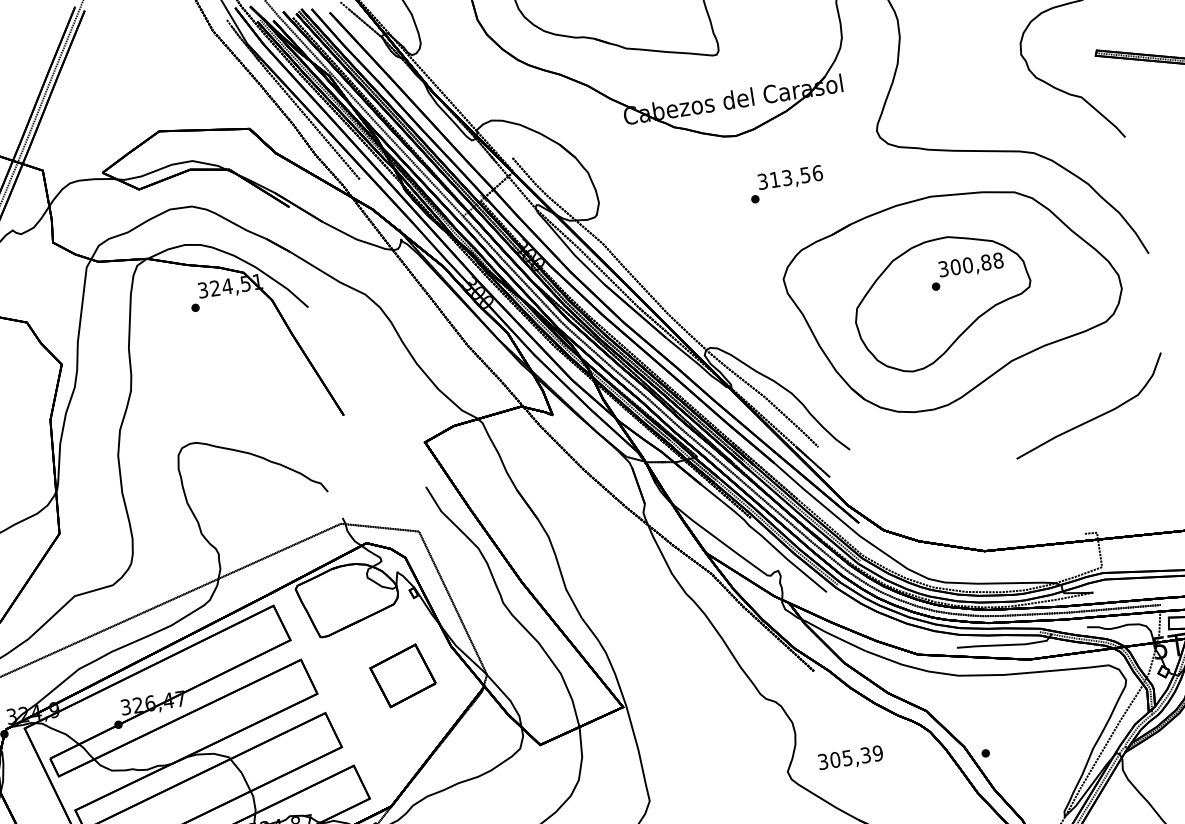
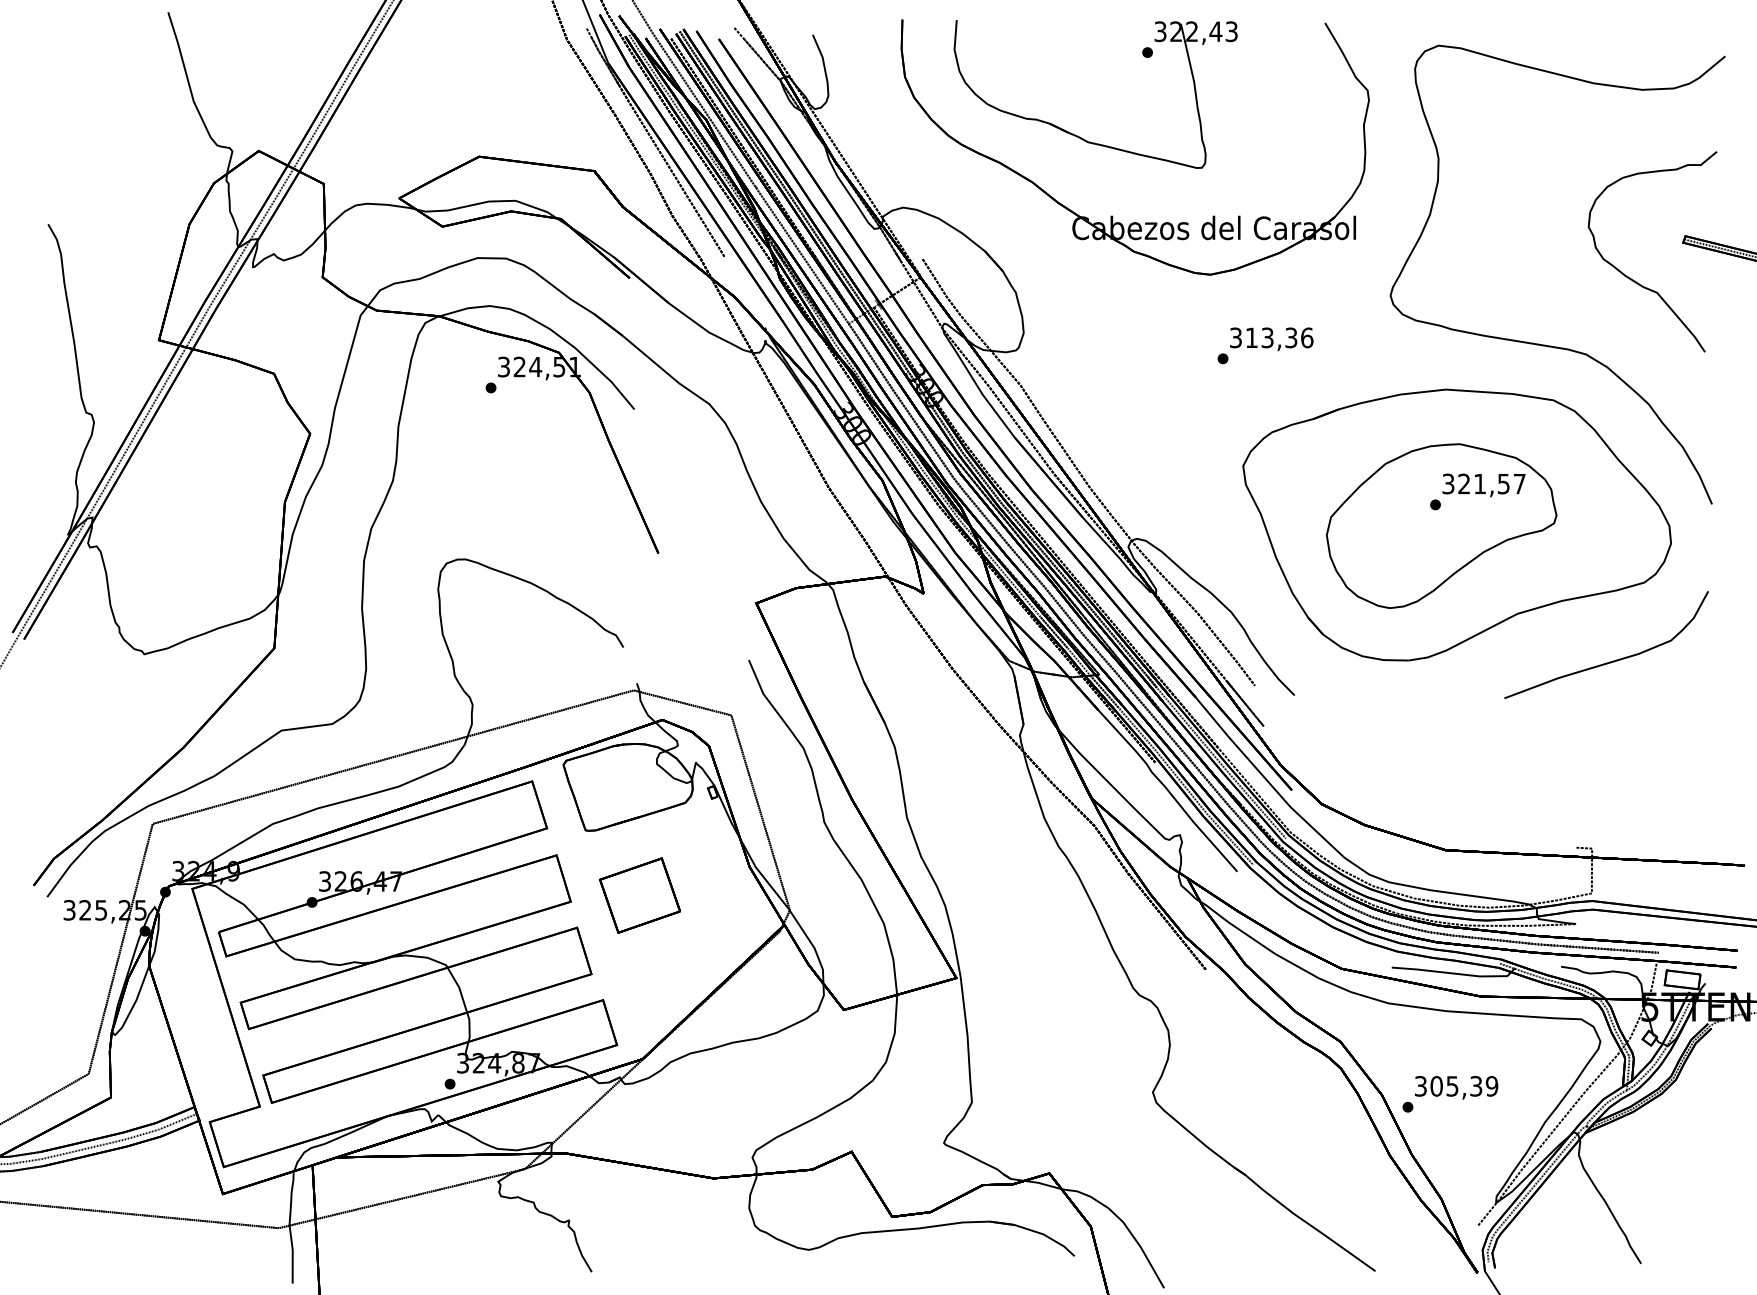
text: (805, 174) -> (1291, 337), 313,56 -> 313,36
text: (976, 263) -> (1491, 483), 300,88 -> 321,57
curve: (1095, 417) -> (1612, 660), moved
part: (402, 675) -> (639, 895), moved
text: (850, 758) -> (1456, 1087), moved

